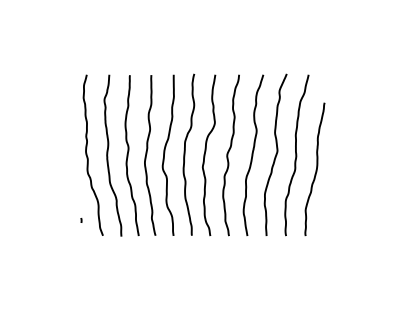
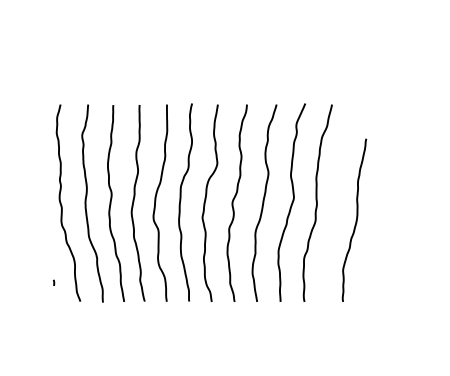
curve: (315, 169) -> (355, 220), moved

